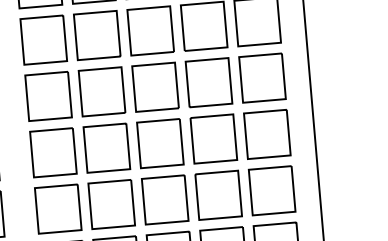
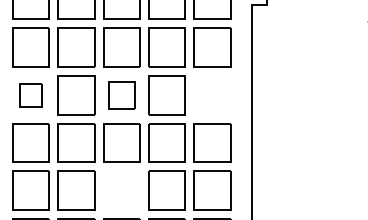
part: (262, 78) -> (212, 95), removed
part: (155, 87) -> (121, 95), size x0.7
part: (47, 96) -> (30, 95), size x0.6
part: (164, 199) -> (121, 190), removed

